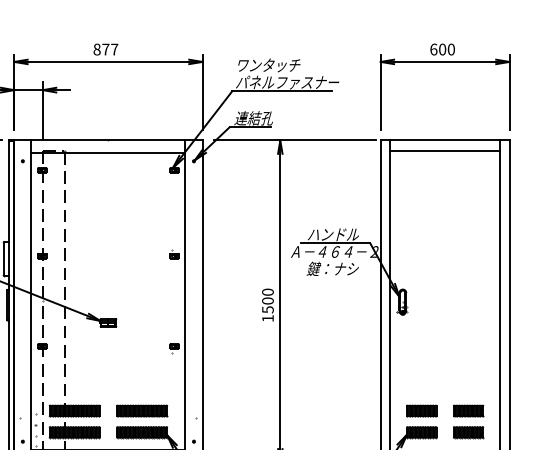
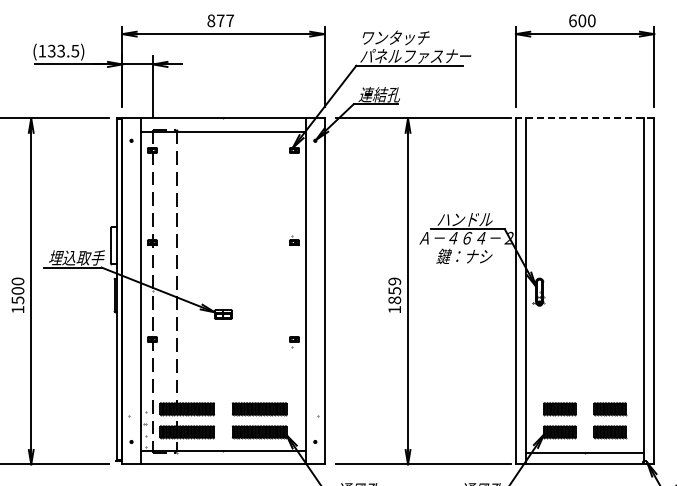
line: (444, 140) -> (584, 118), solid -> dashed
line: (444, 151) -> (584, 130), removed
text: (267, 300) -> (394, 290), 1500 -> 1859

